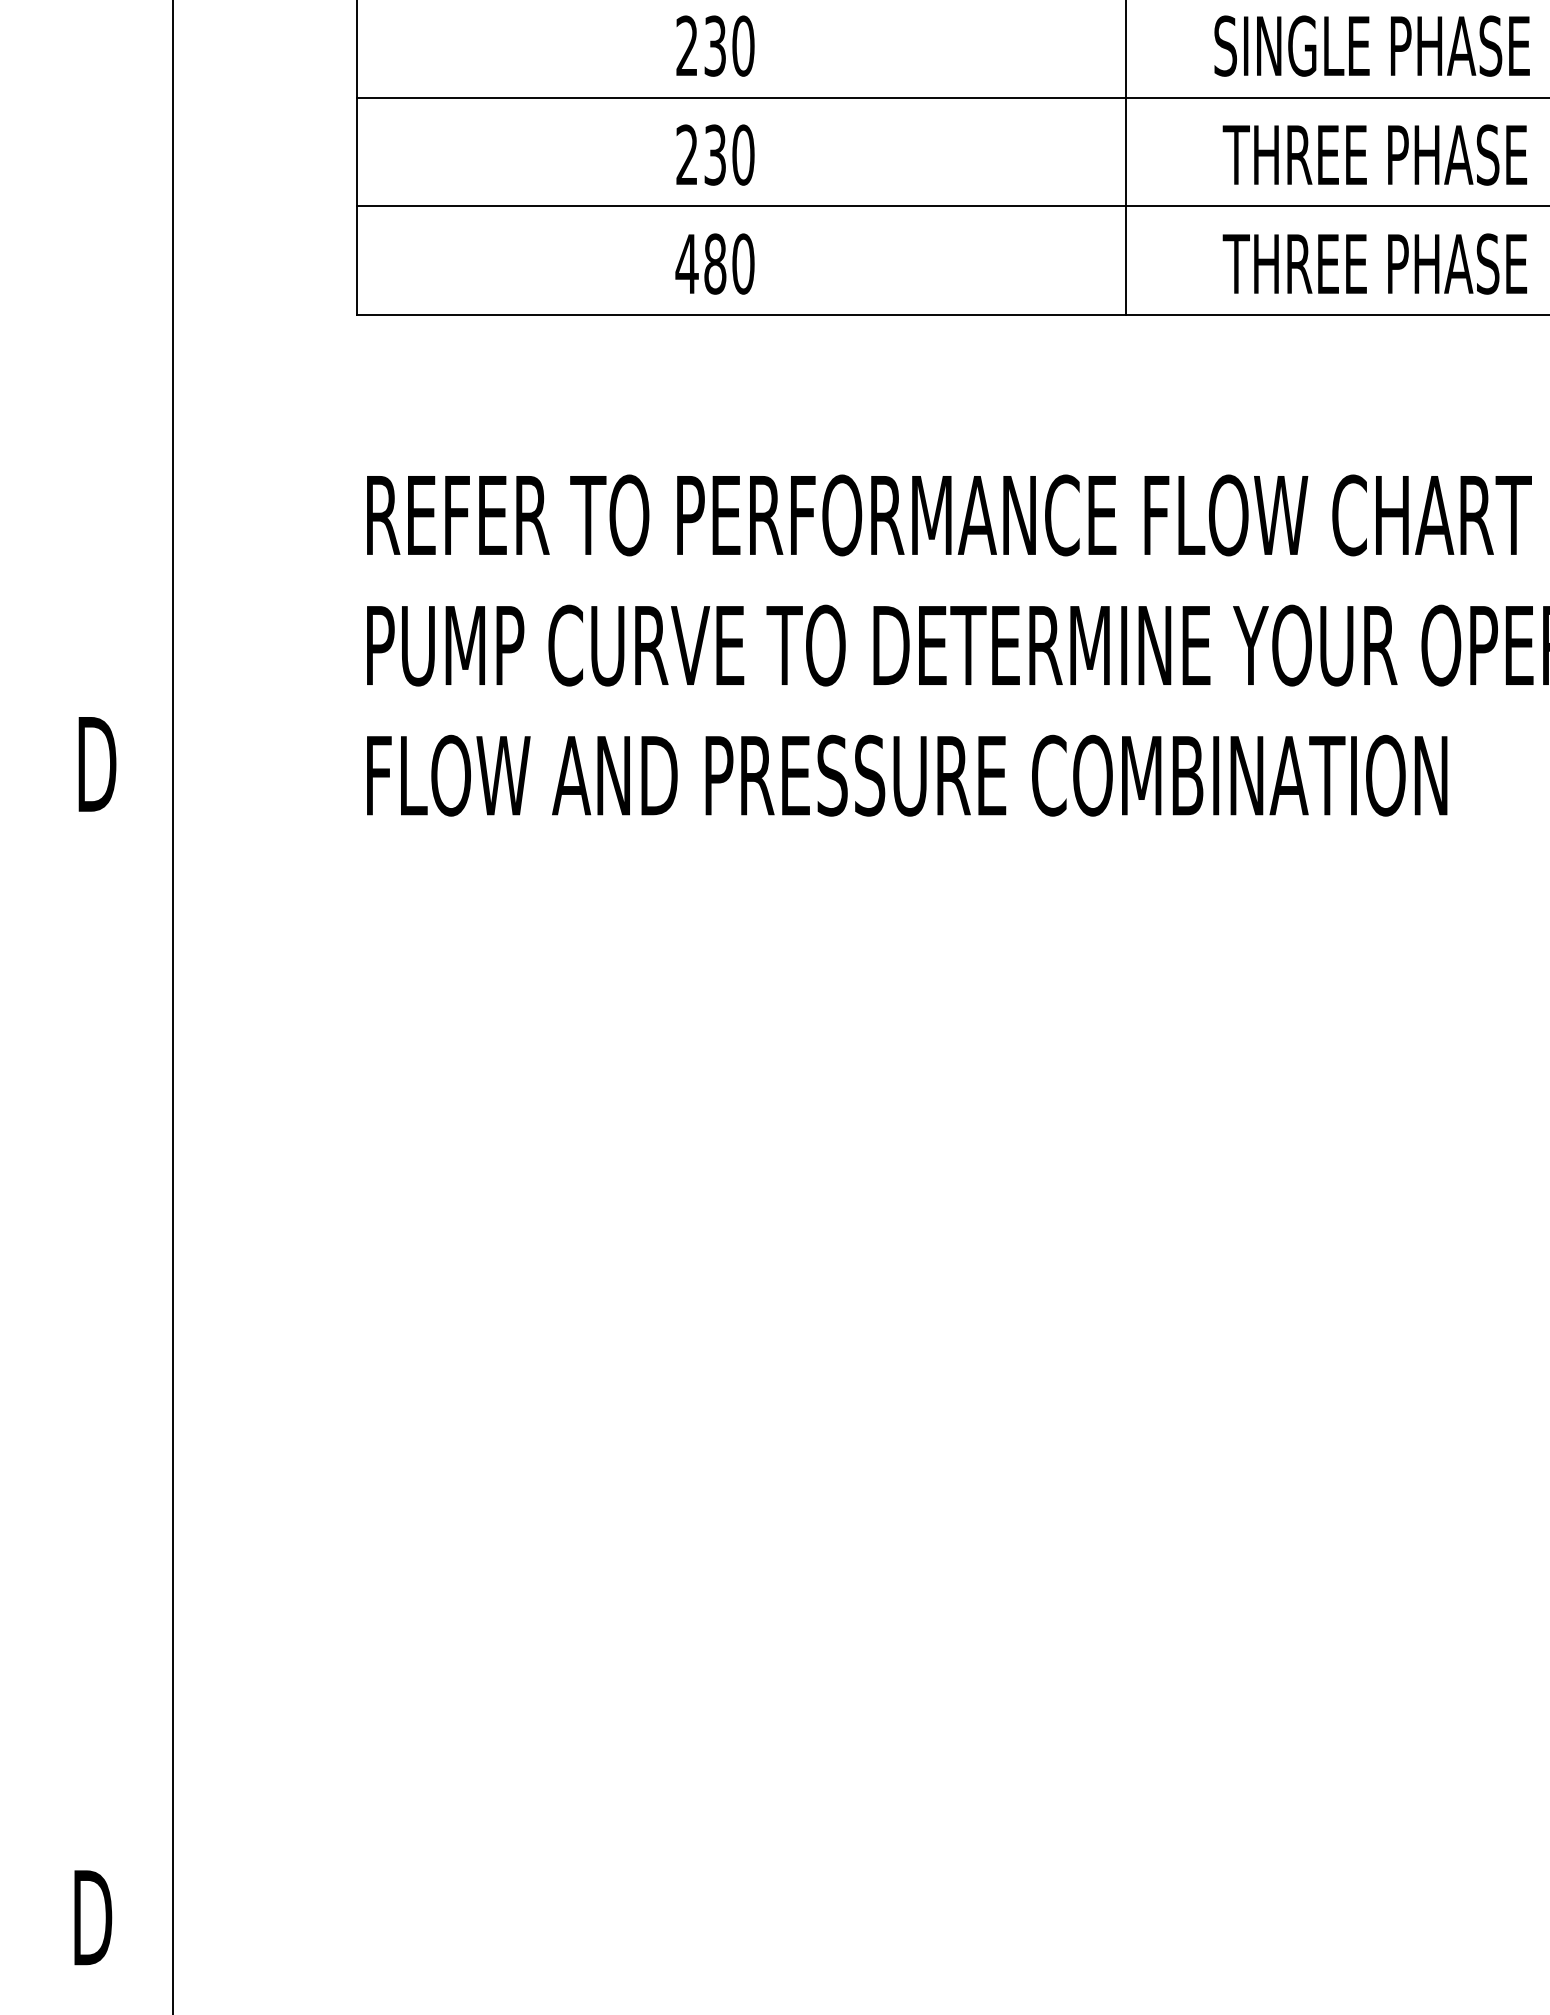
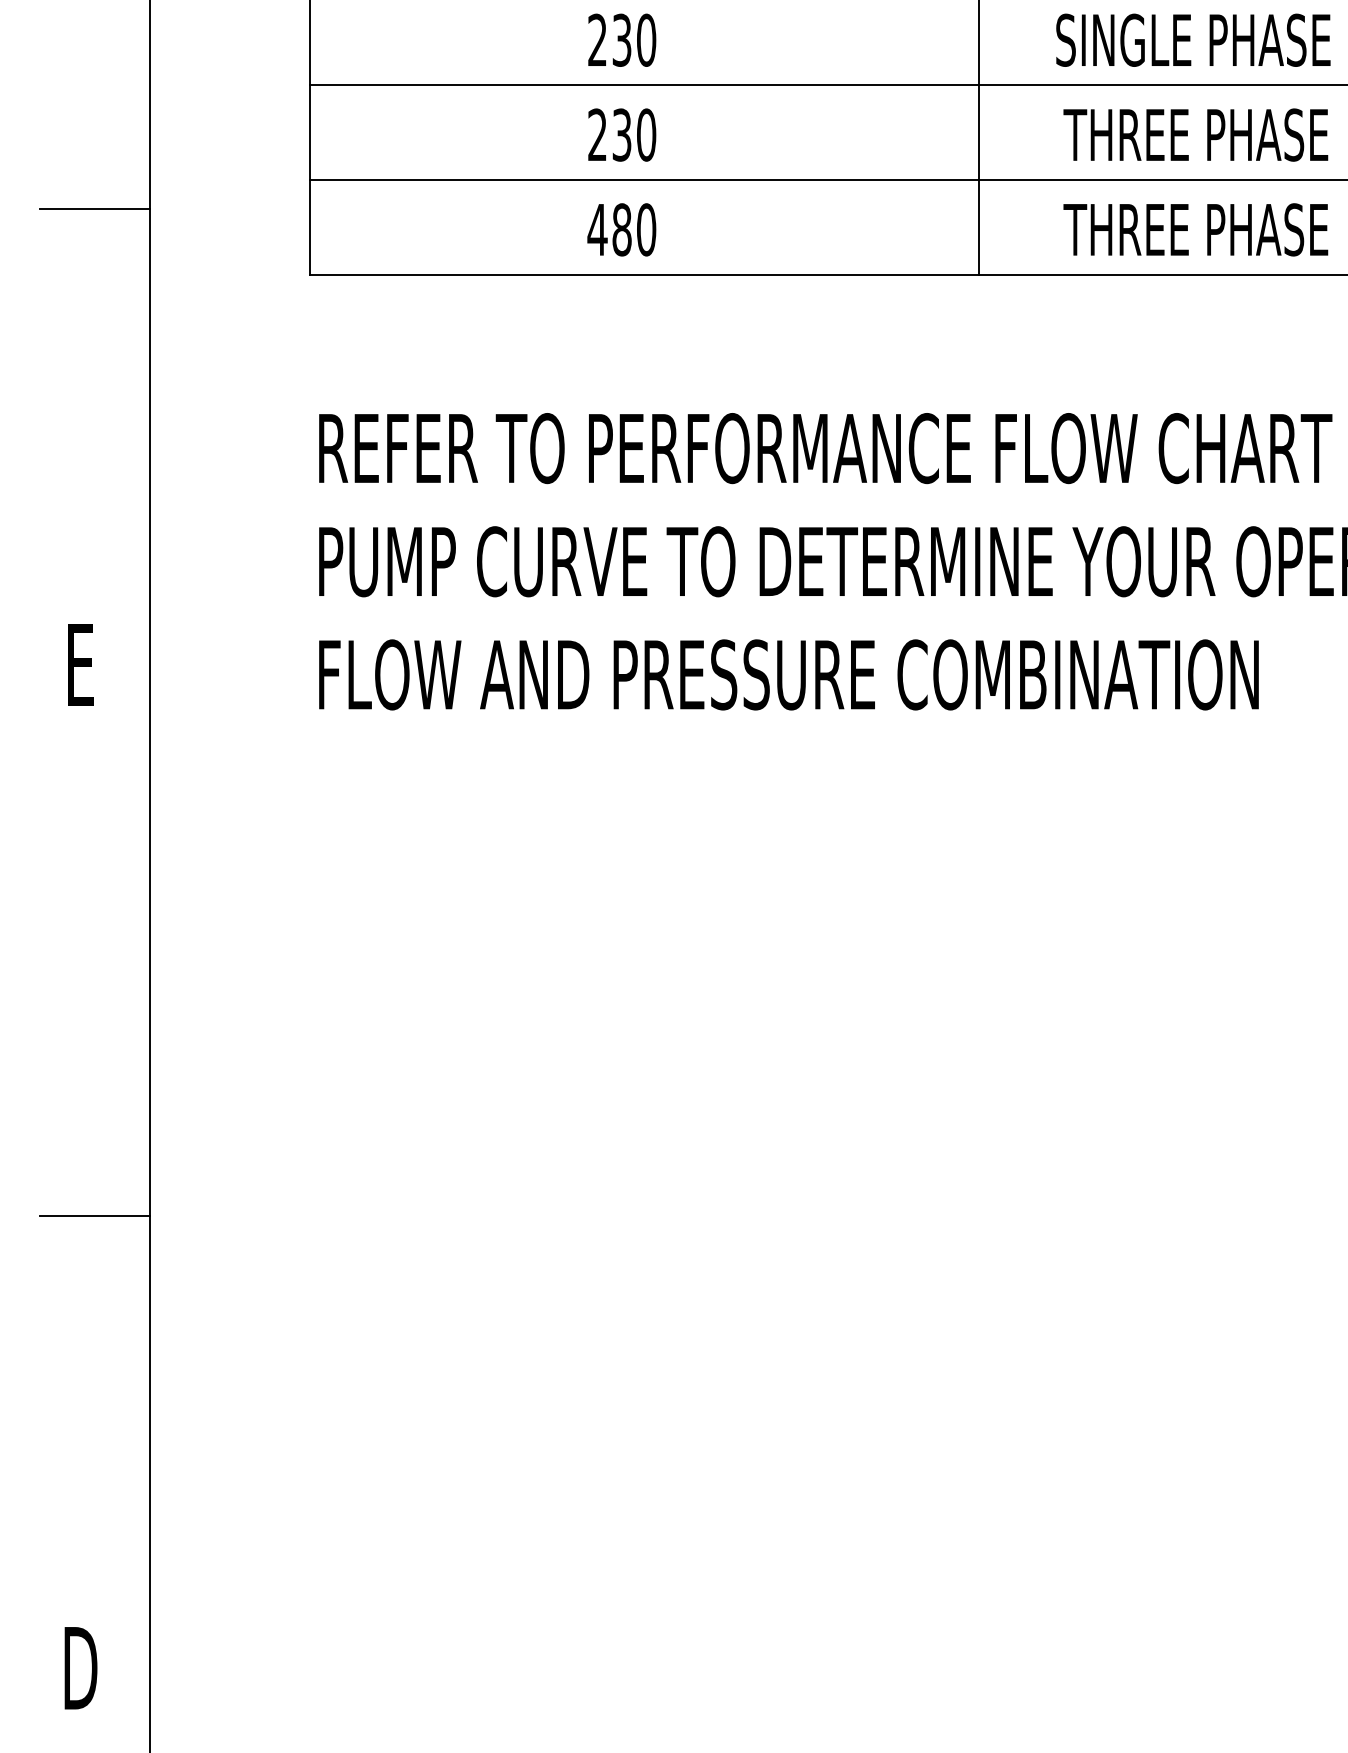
line: (109, 240) -> (95, 209), added
text: (97, 764) -> (84, 665), D -> E
line: (109, 1398) -> (95, 1216), added

